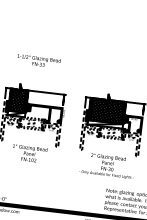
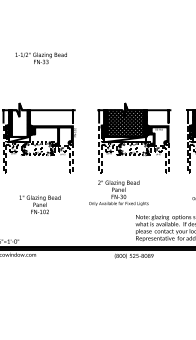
text: (38, 61) -> (40, 58), moved
hatch: (18, 97) -> (19, 119), removed
text: (29, 153) -> (39, 204), moved
text: (107, 165) -> (118, 192), moved

